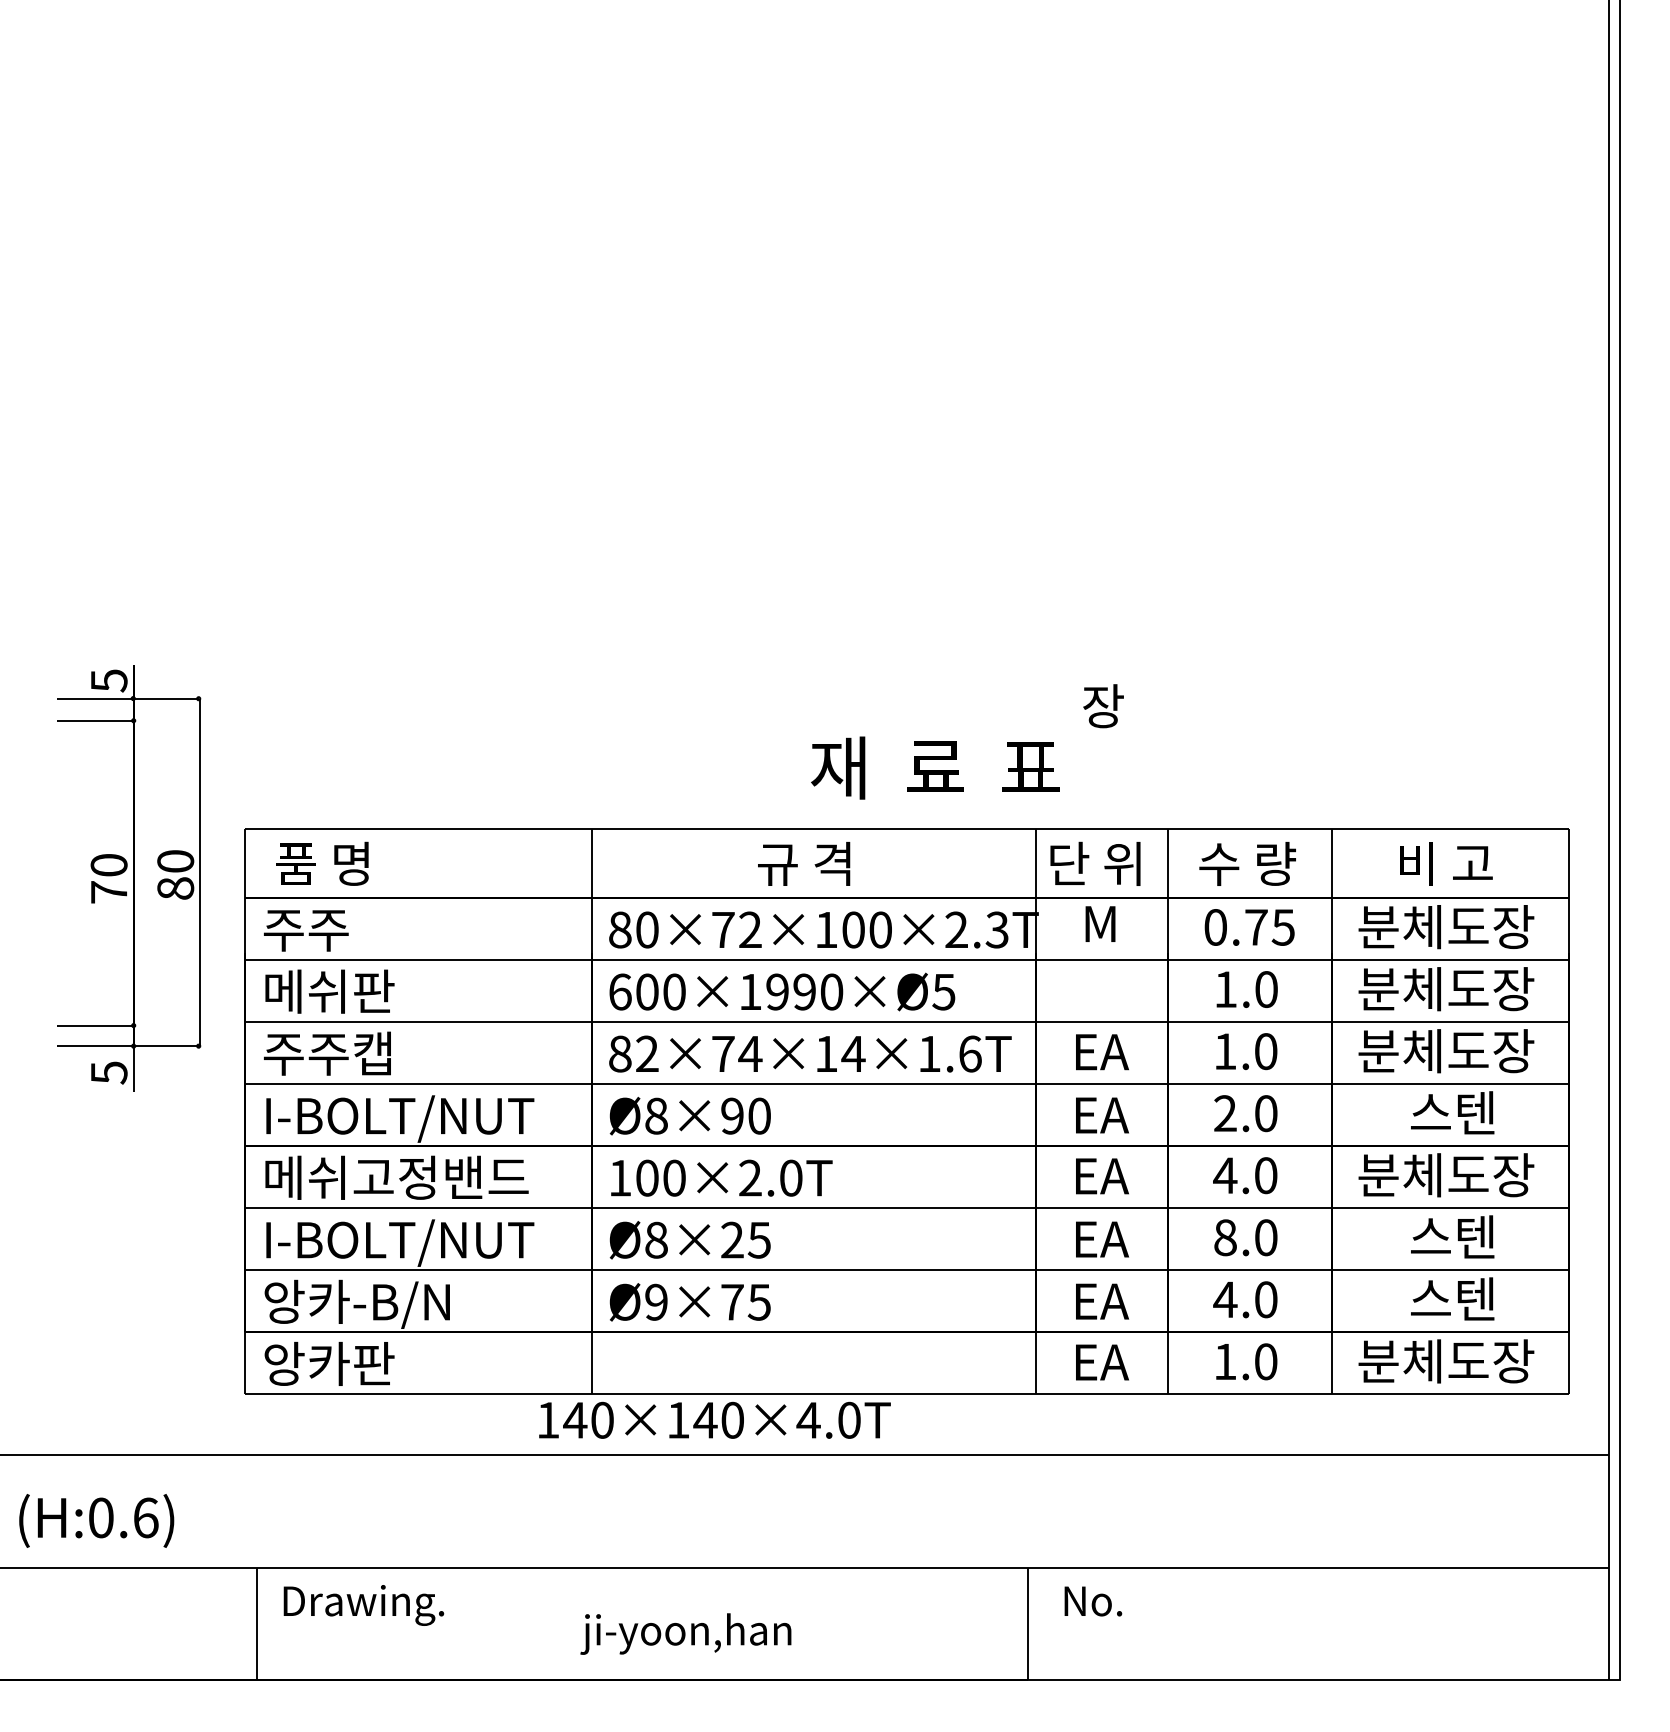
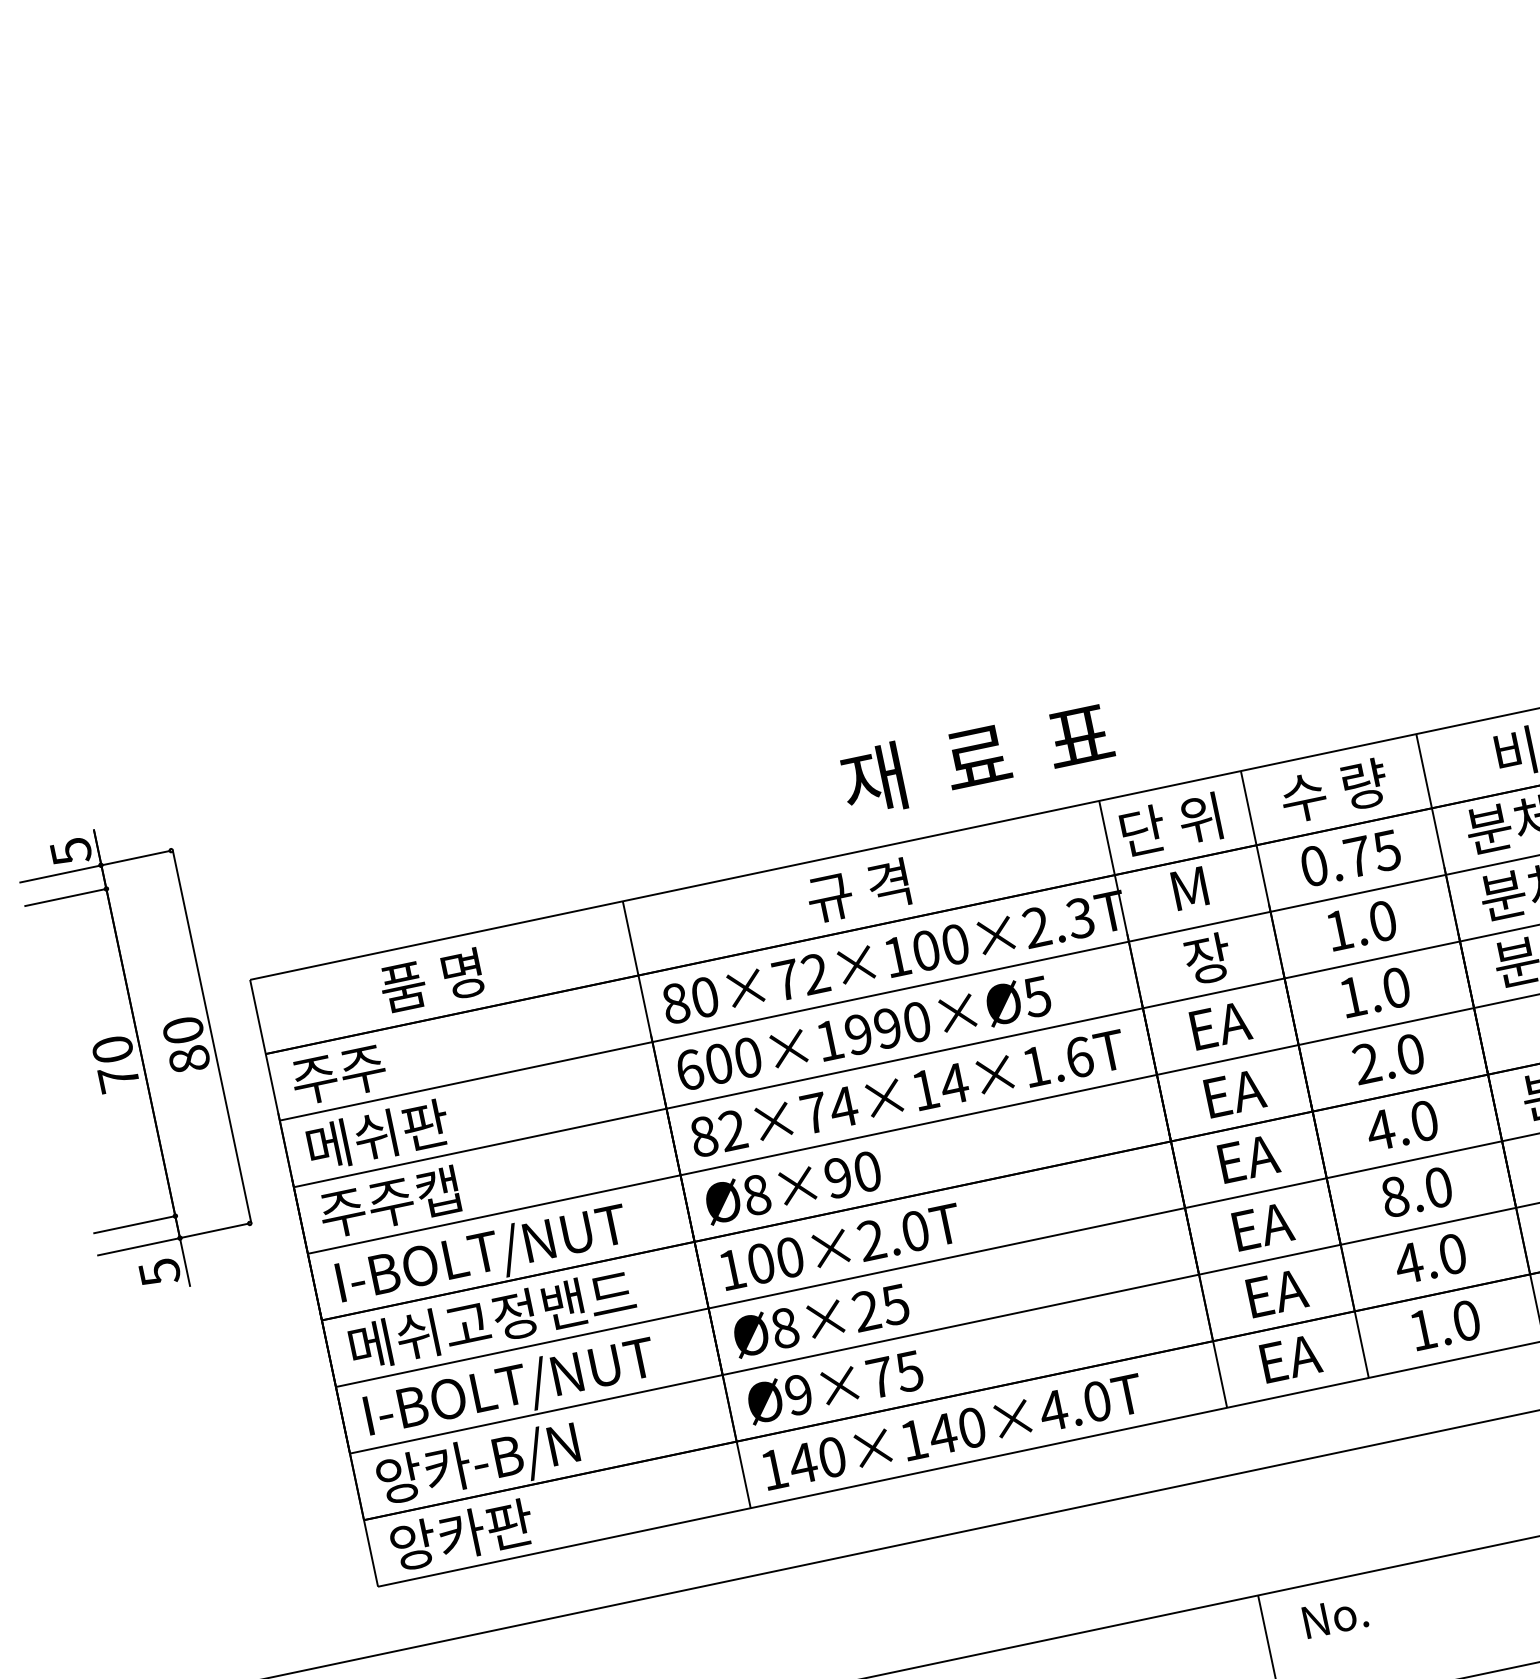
text: (1103, 706) -> (1208, 959), moved
text: (322, 863) -> (431, 980), moved
text: (714, 1419) -> (952, 1431), moved

